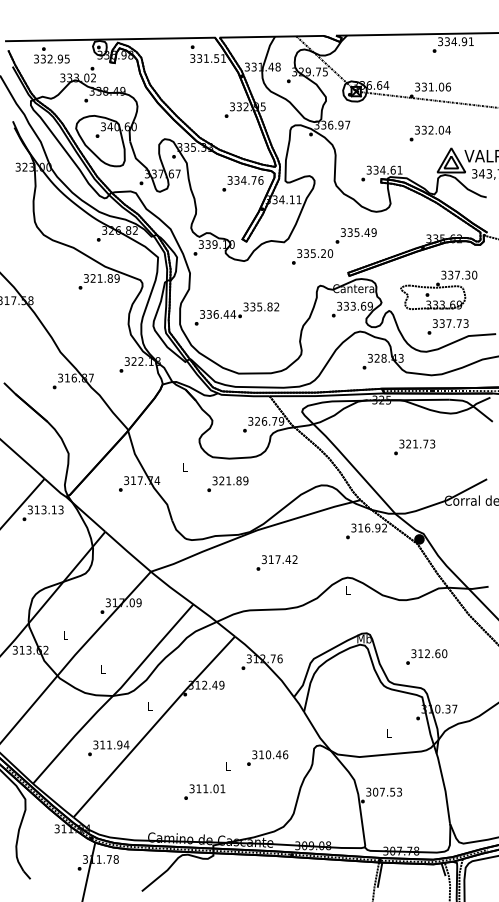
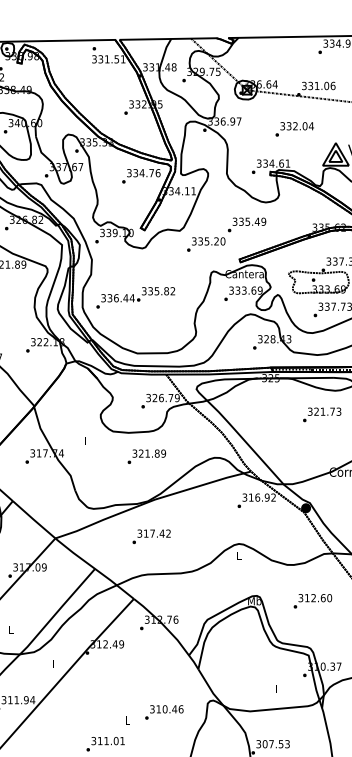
text: (429, 133) -> (293, 129), moved
text: (414, 447) -> (321, 414), moved
text: (227, 483) -> (146, 456), moved
text: (276, 562) -> (151, 536), moved
text: (426, 656) -> (312, 600), moved

